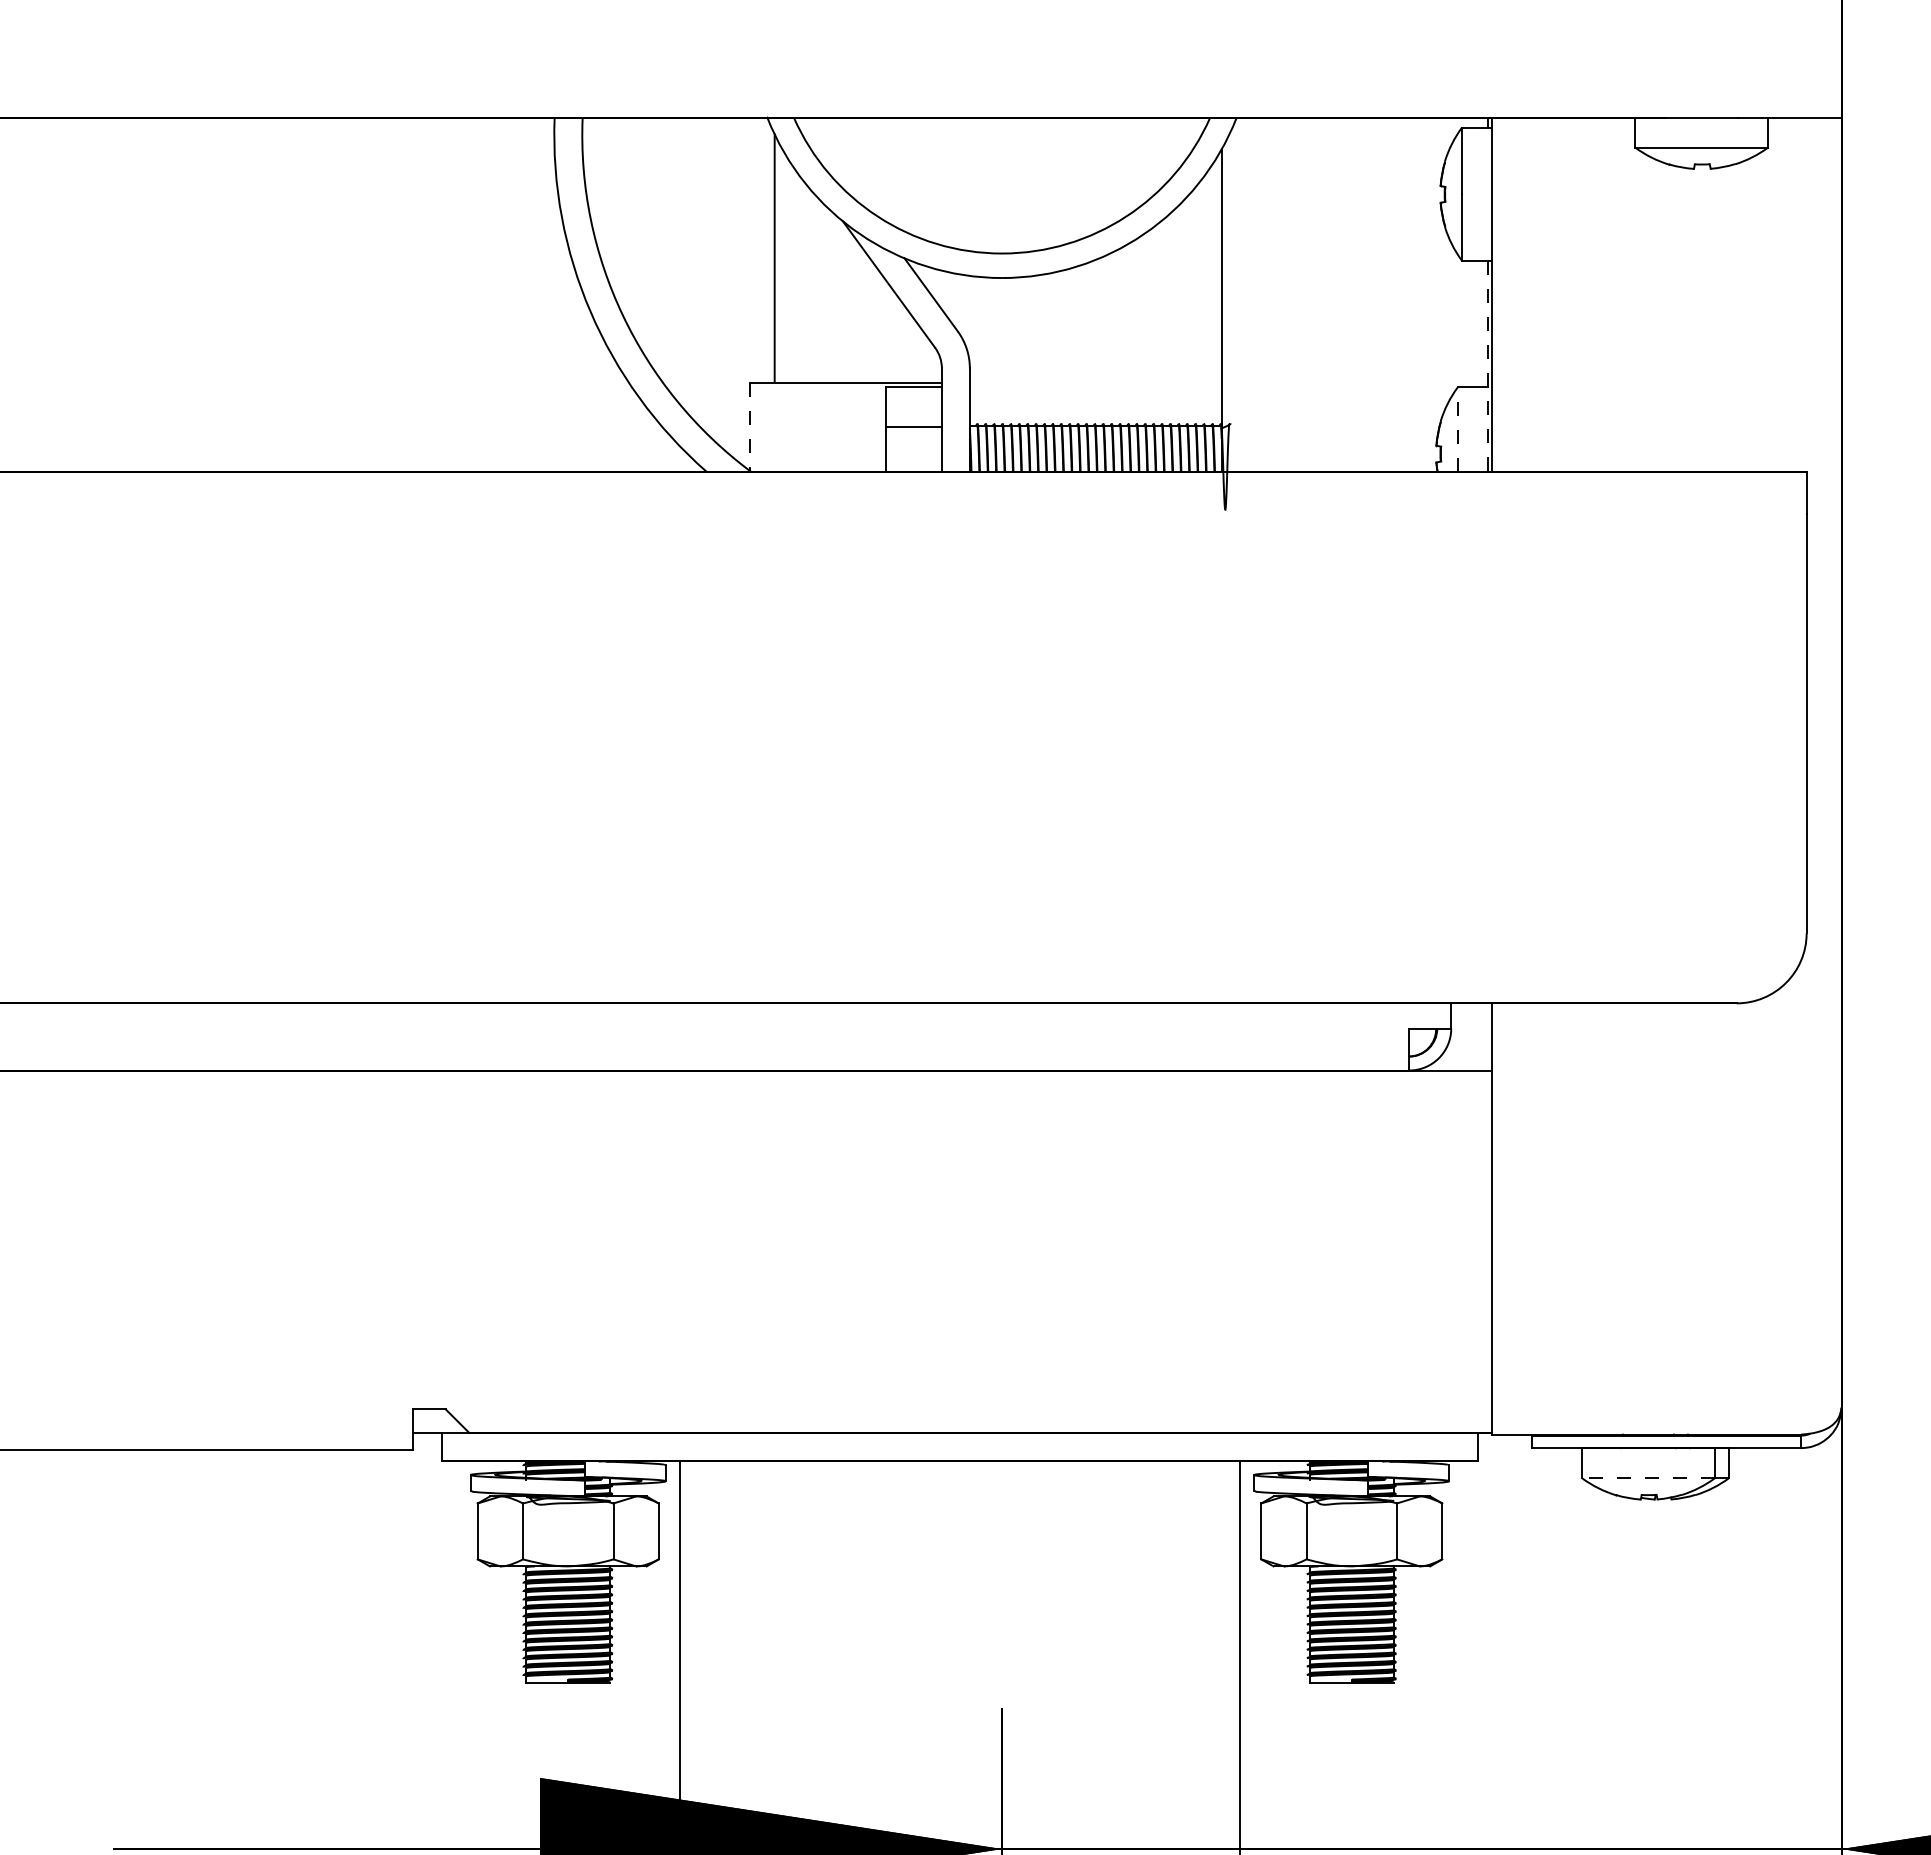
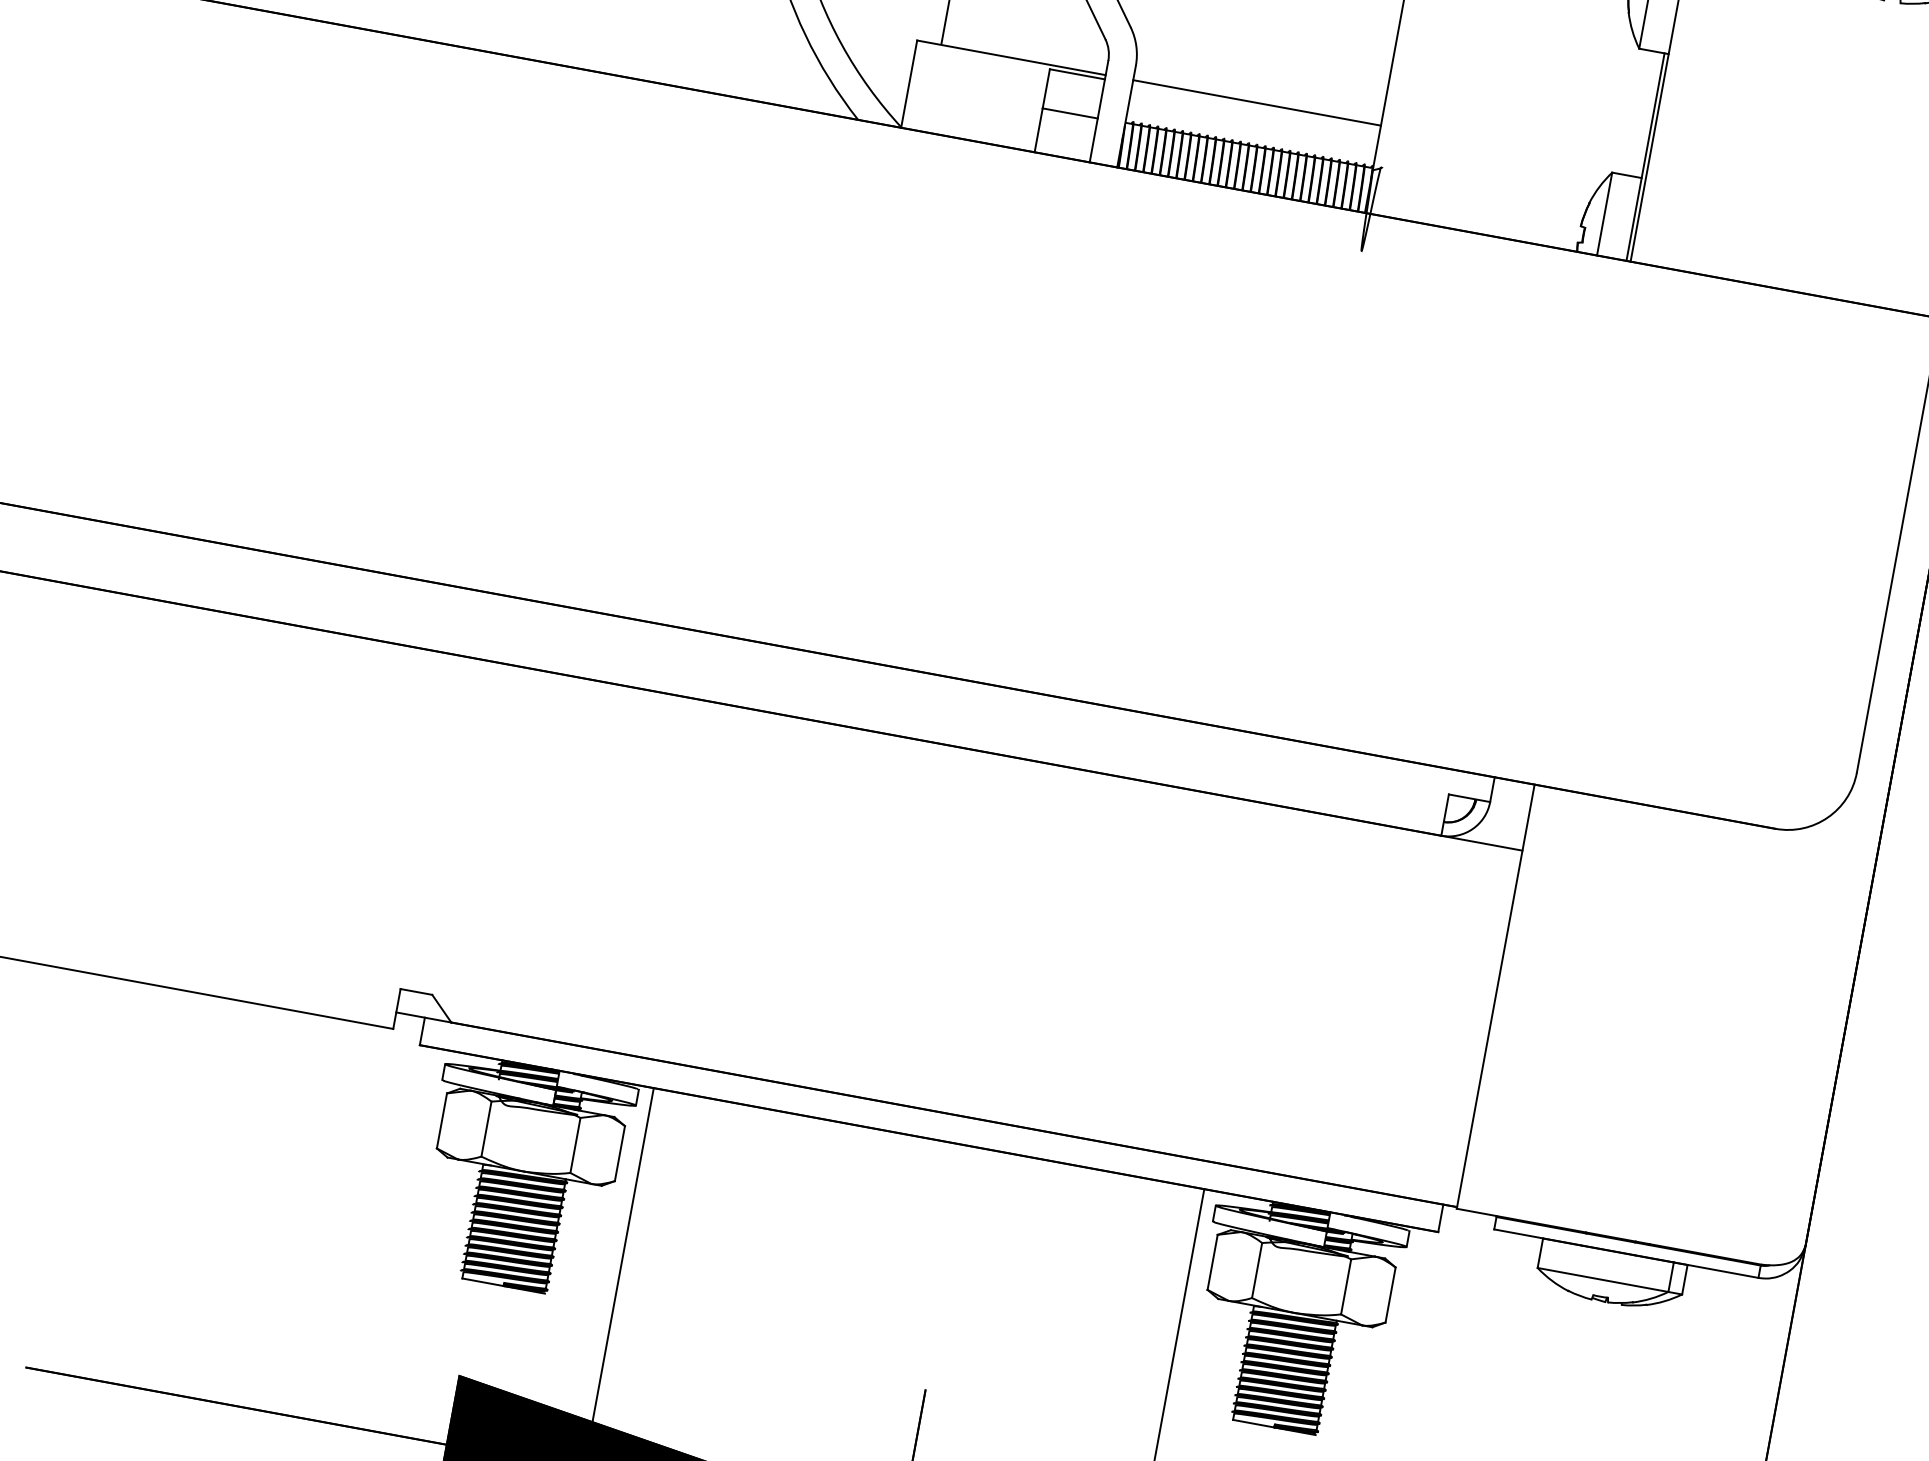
line: (1487, 366) -> (1645, 157), dashed -> solid
line: (1095, 382) -> (1256, 102), added
line: (750, 427) -> (909, 84), dashed -> solid
line: (1457, 429) -> (1604, 213), dashed -> solid
line: (1648, 1478) -> (1602, 1280), dashed -> solid

